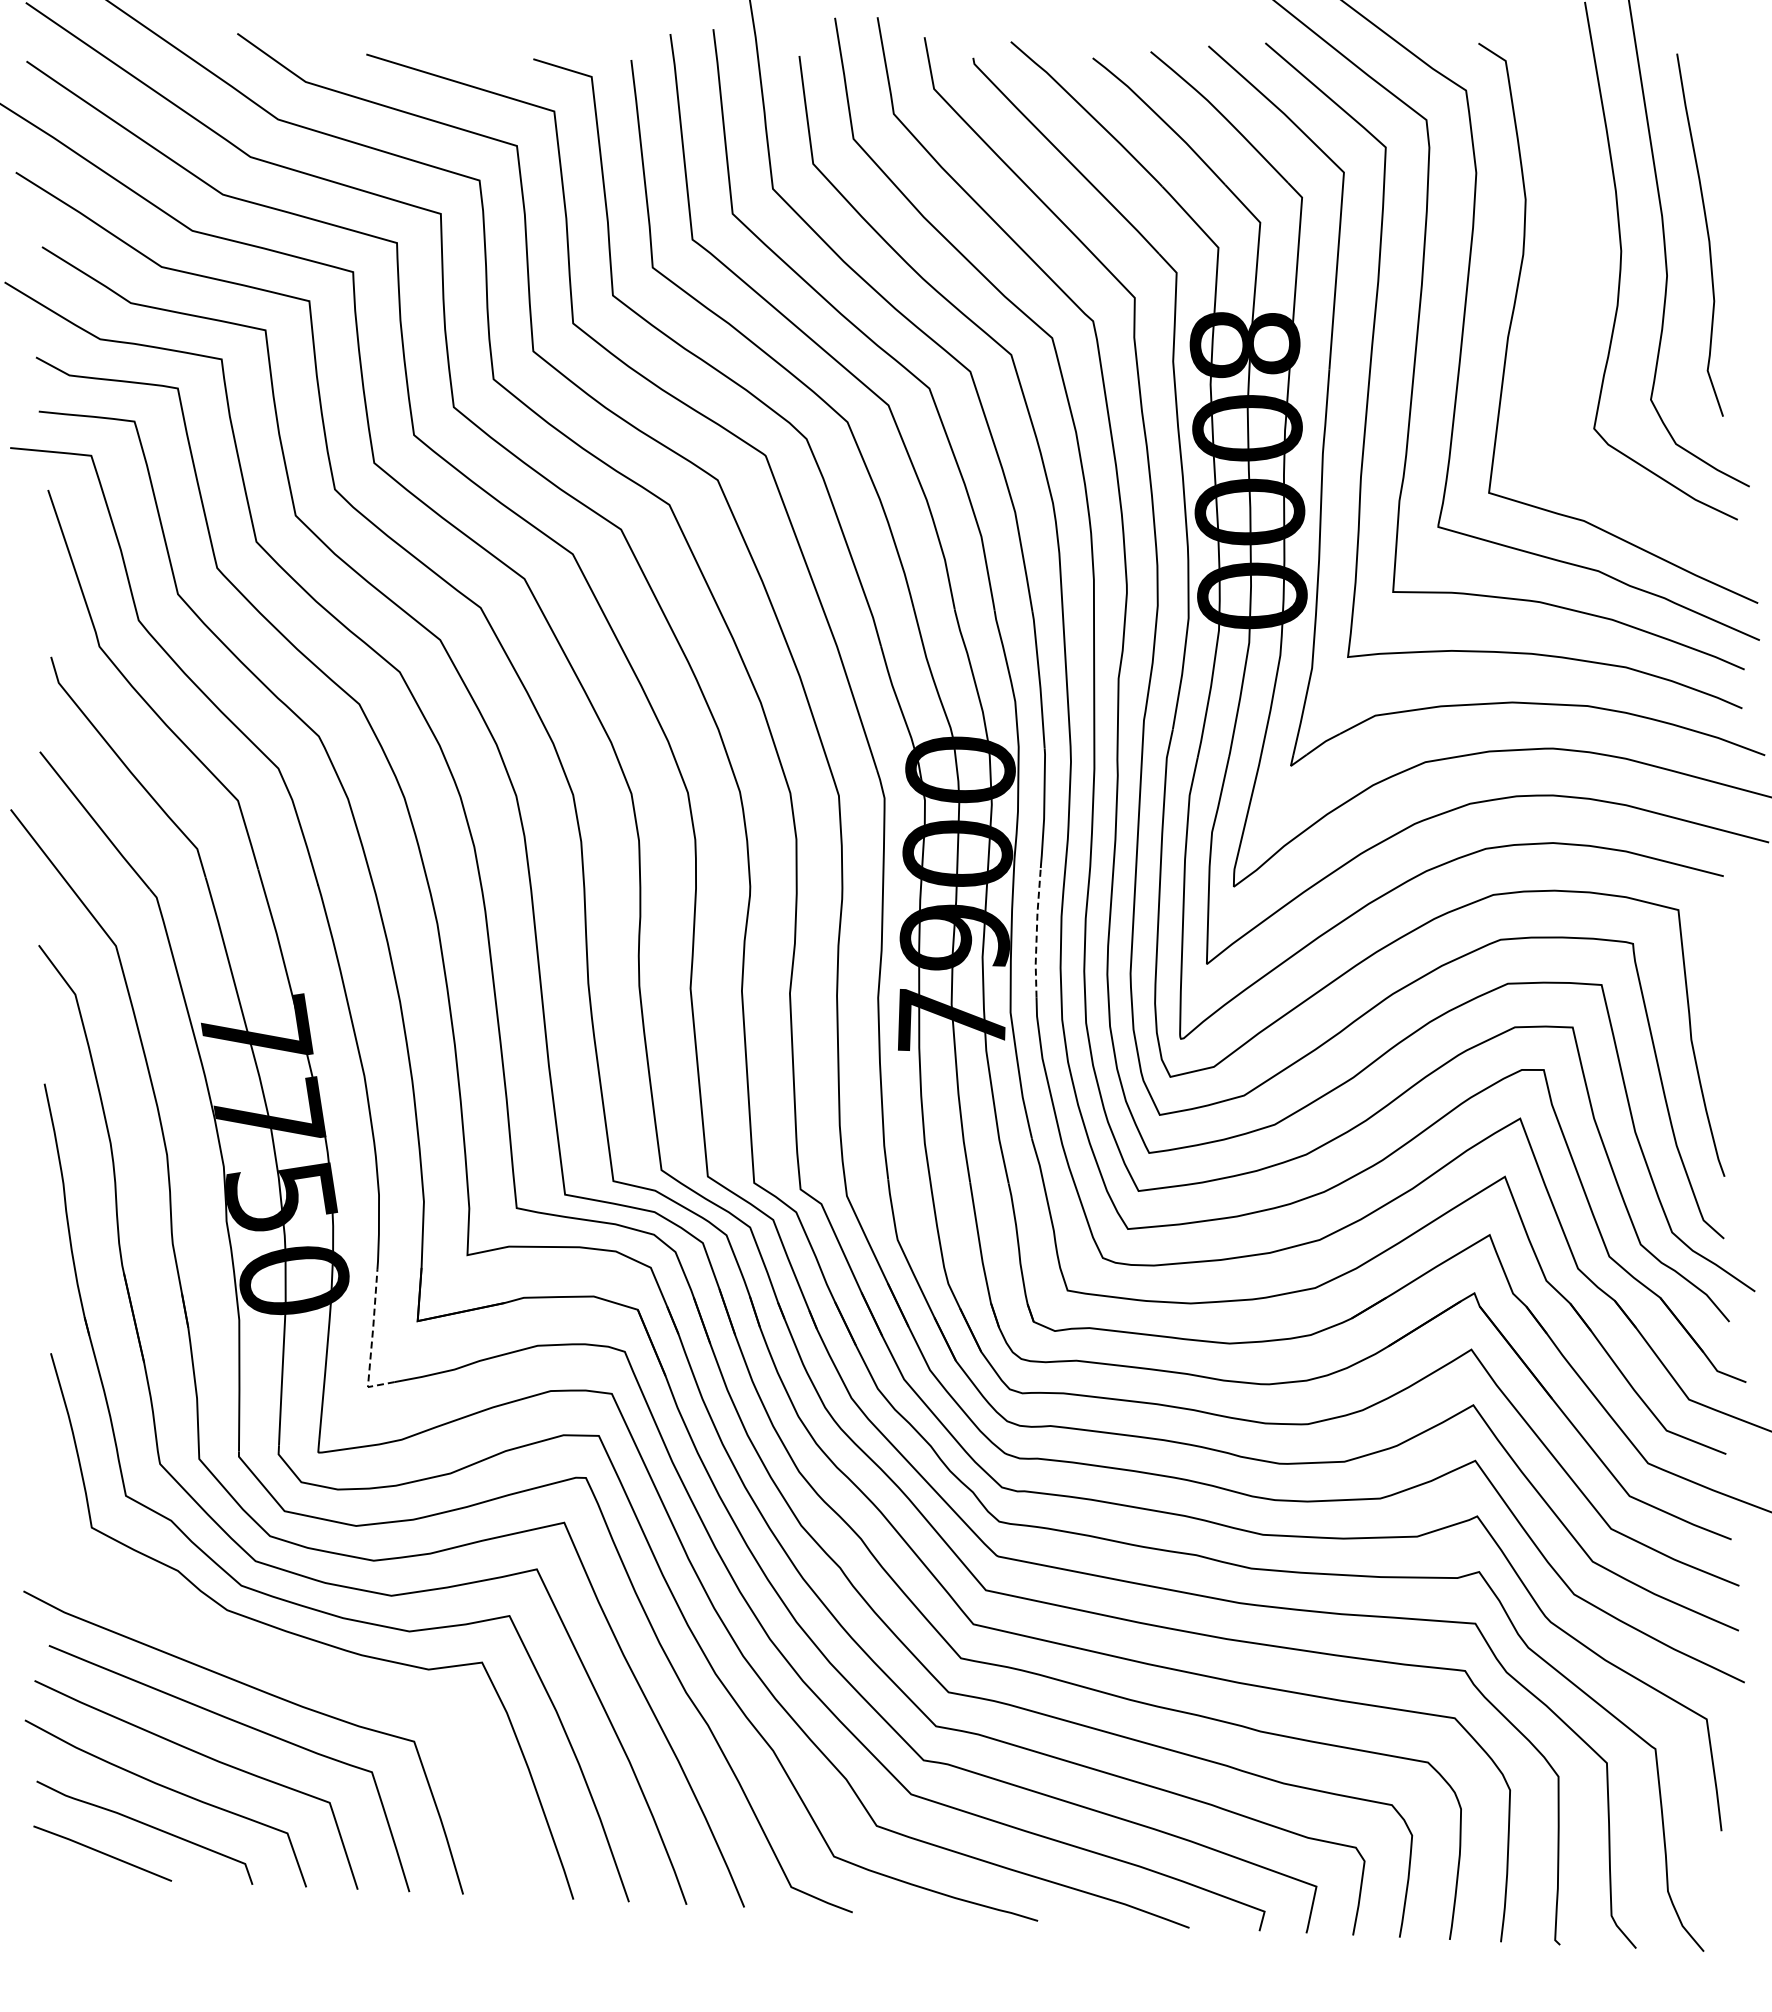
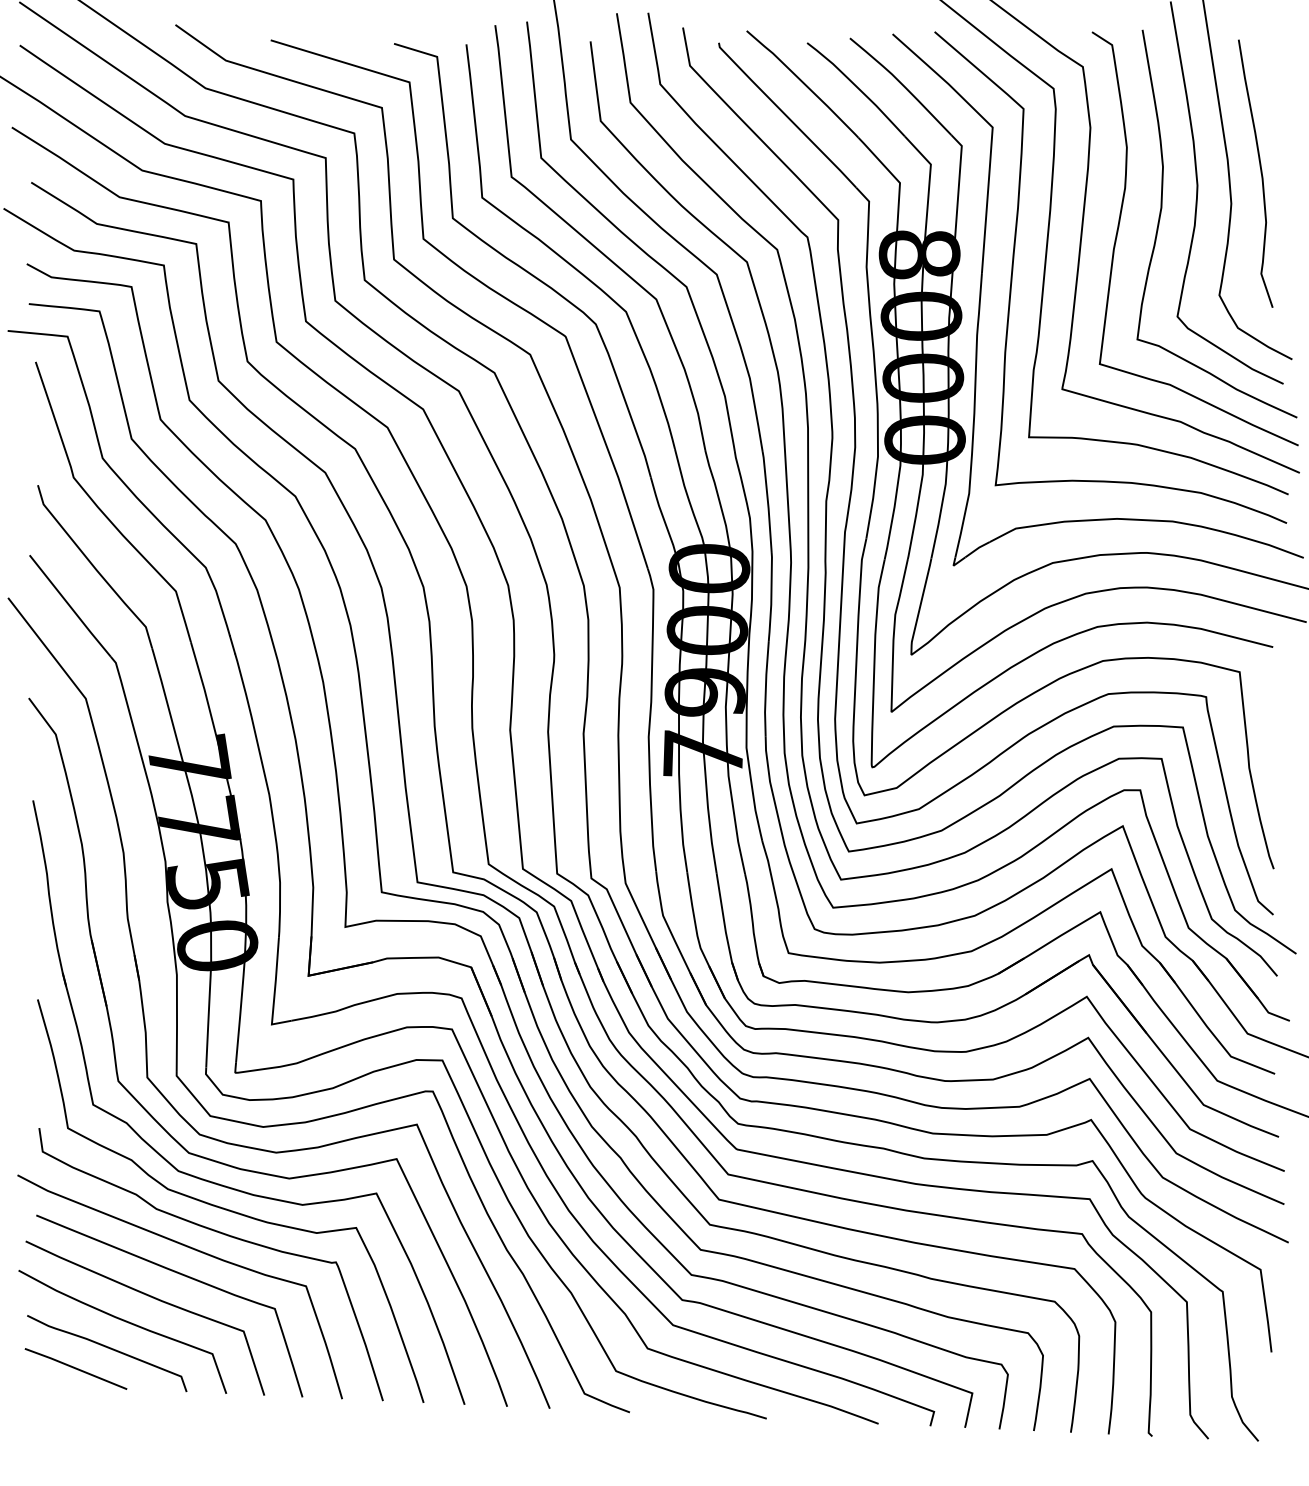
curve: (1571, 293) -> (1160, 216), added
line: (1036, 933) -> (765, 689), dashed -> solid
line: (371, 1341) -> (274, 990), dashed -> solid
curve: (298, 1670) -> (220, 1233), added

